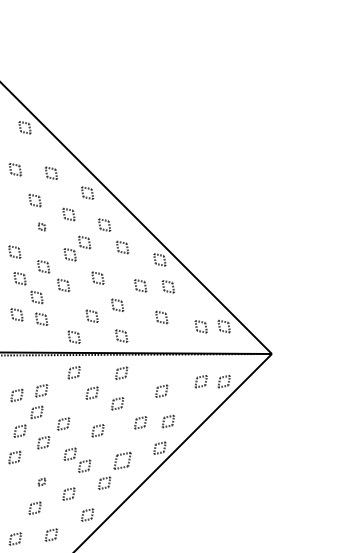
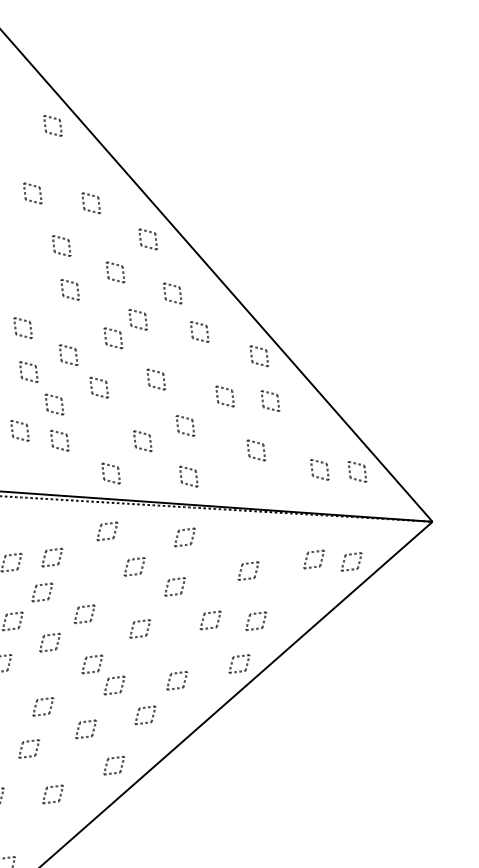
part: (41, 226) -> (69, 289), size x1.67
part: (122, 460) -> (177, 680), size x0.71
part: (41, 481) -> (42, 705), size x1.67

